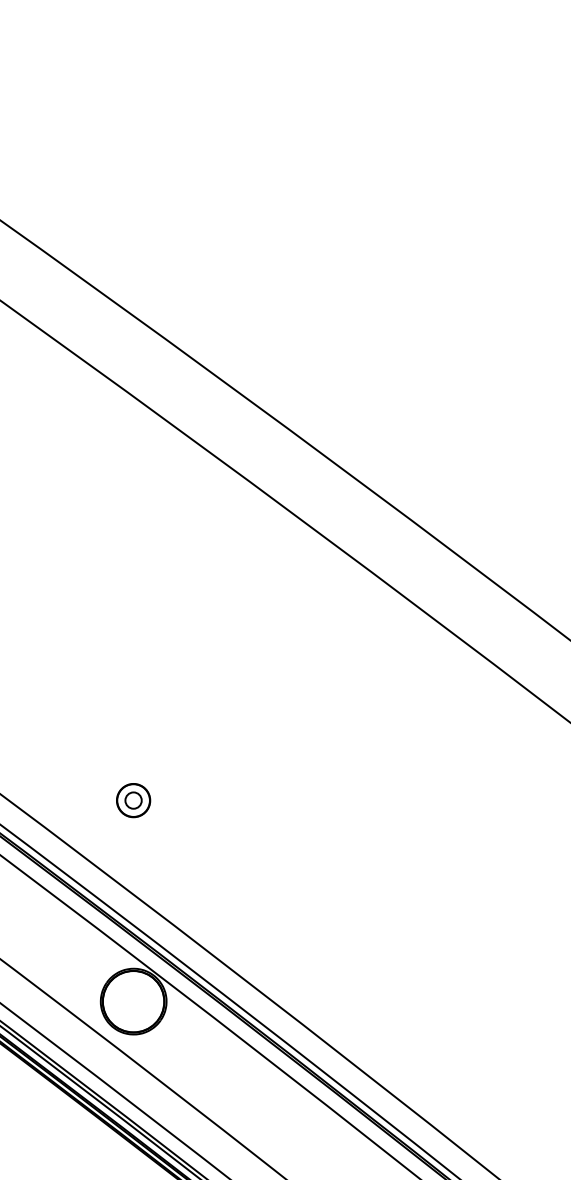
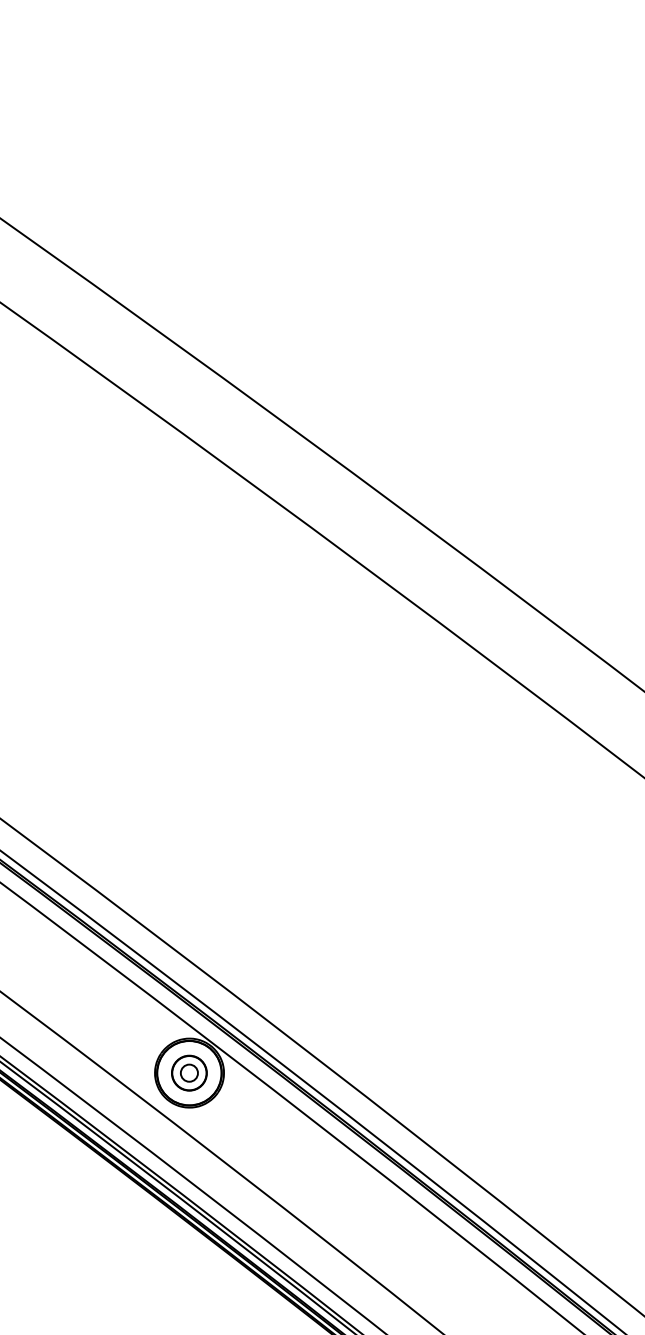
part: (133, 799) -> (189, 1072), moved

